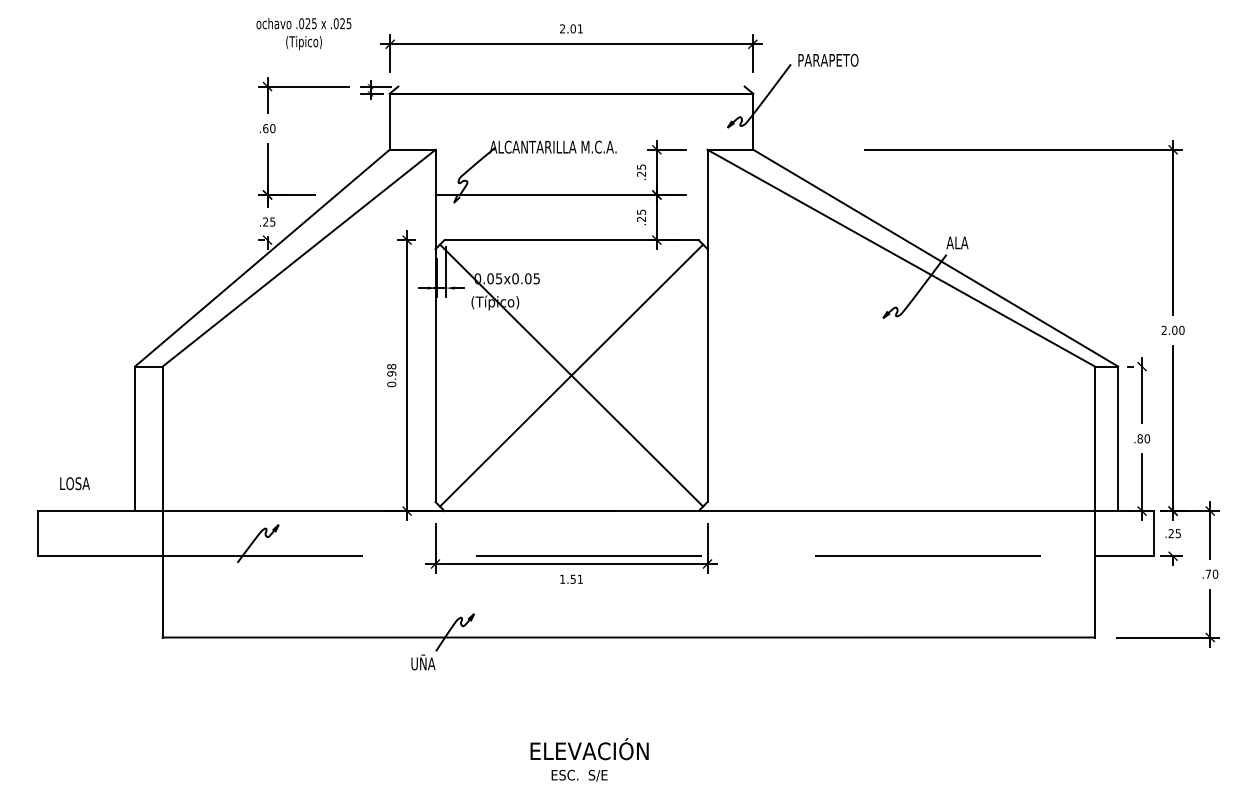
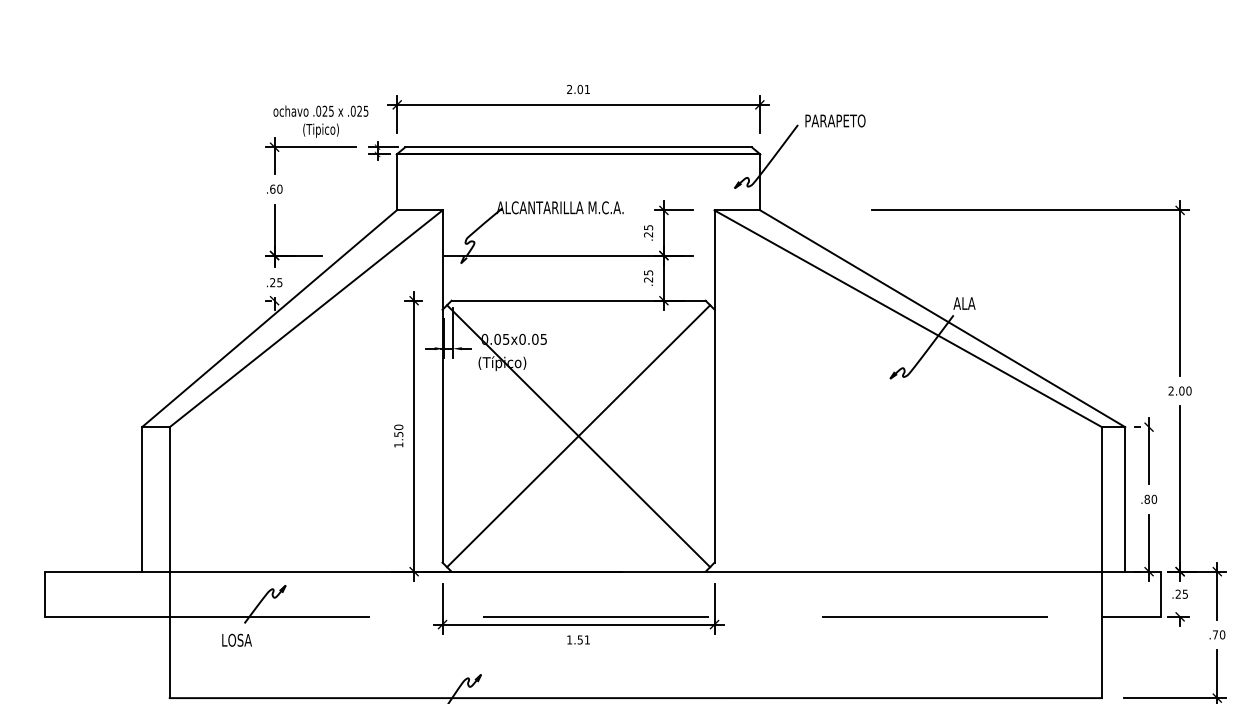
text: (303, 34) -> (320, 122), moved
line: (571, 86) -> (578, 147), added
text: (391, 375) -> (398, 436), 0.98 -> 1.50
text: (74, 483) -> (236, 640), moved

